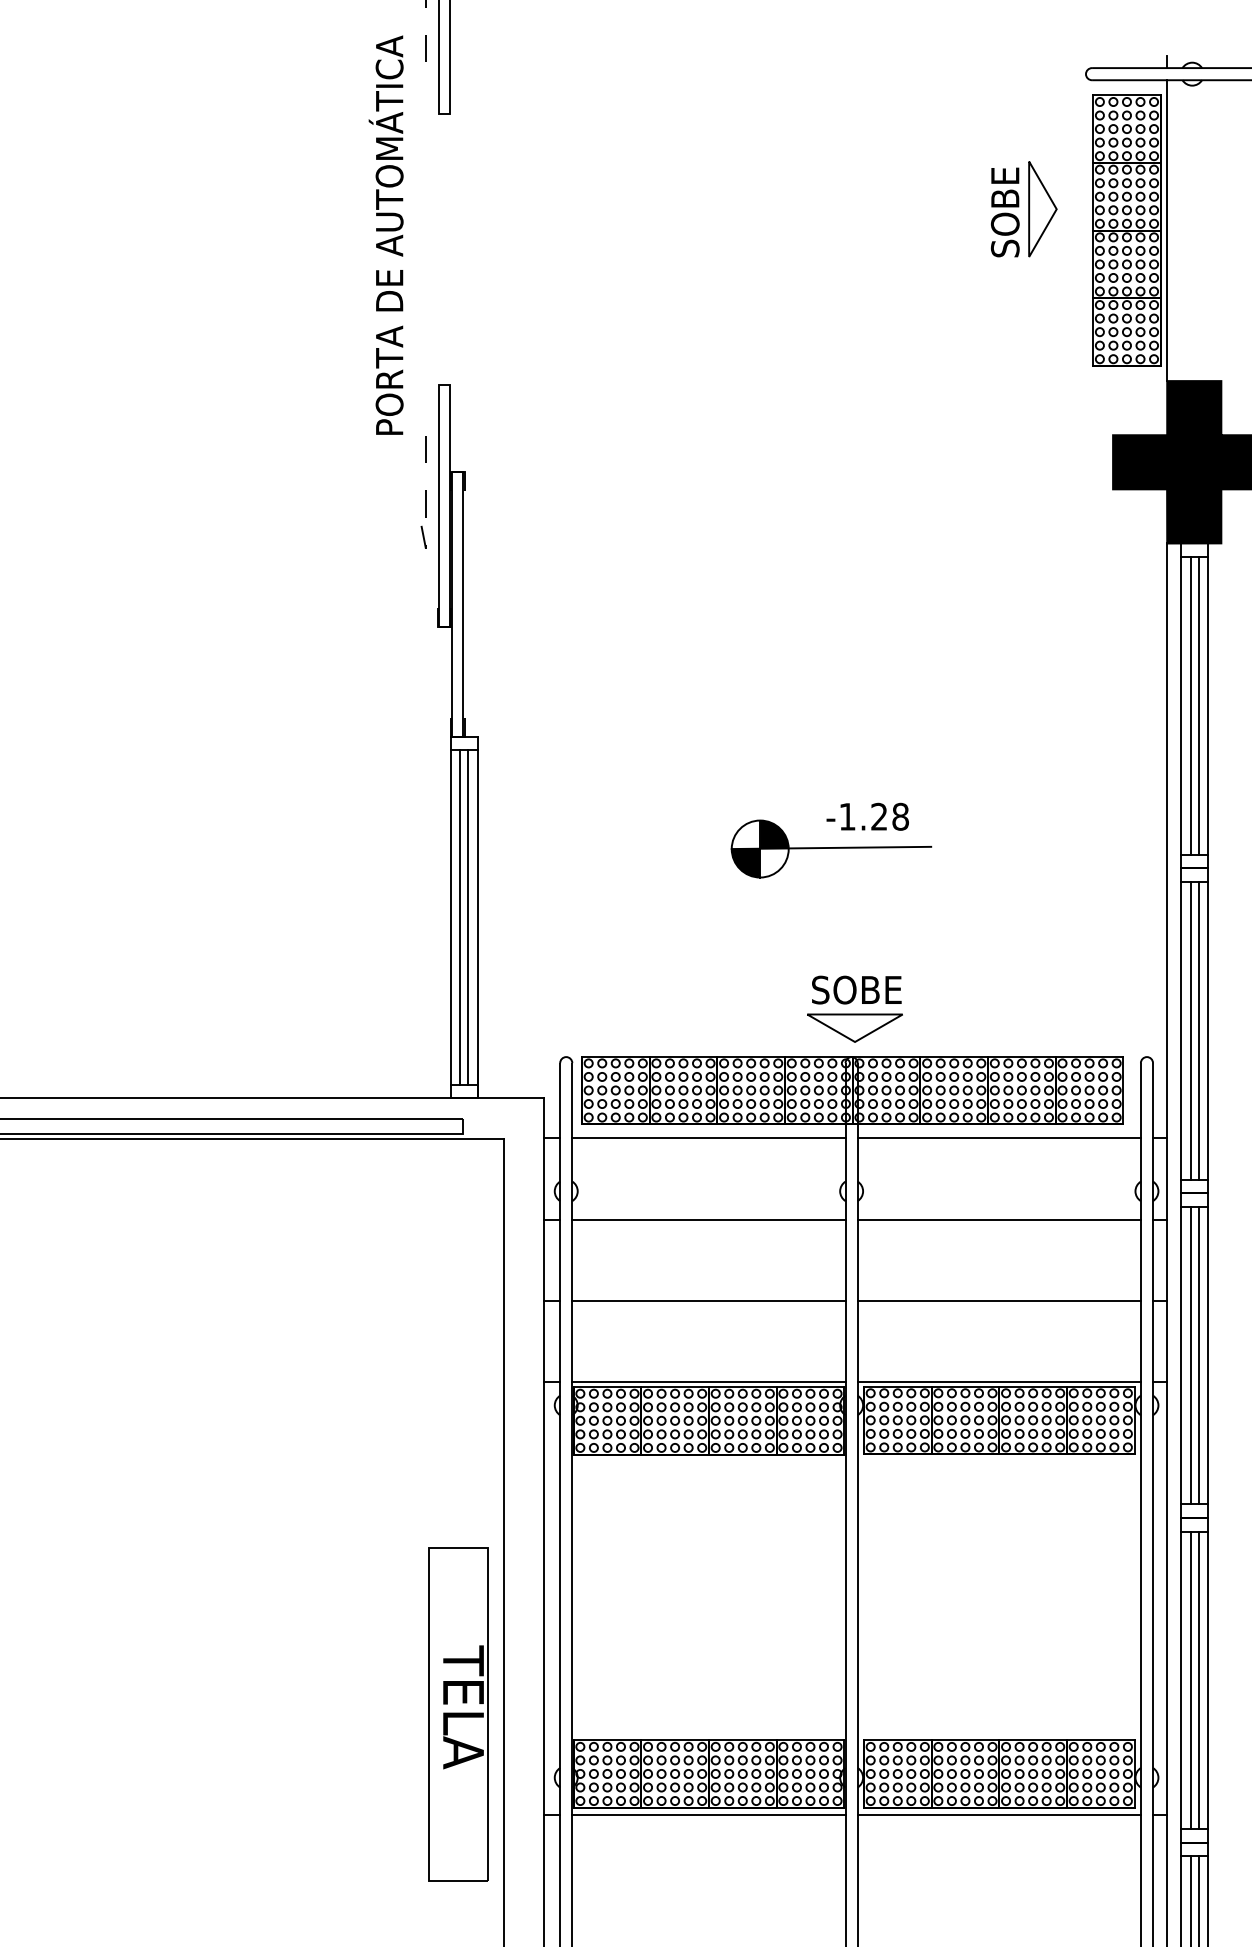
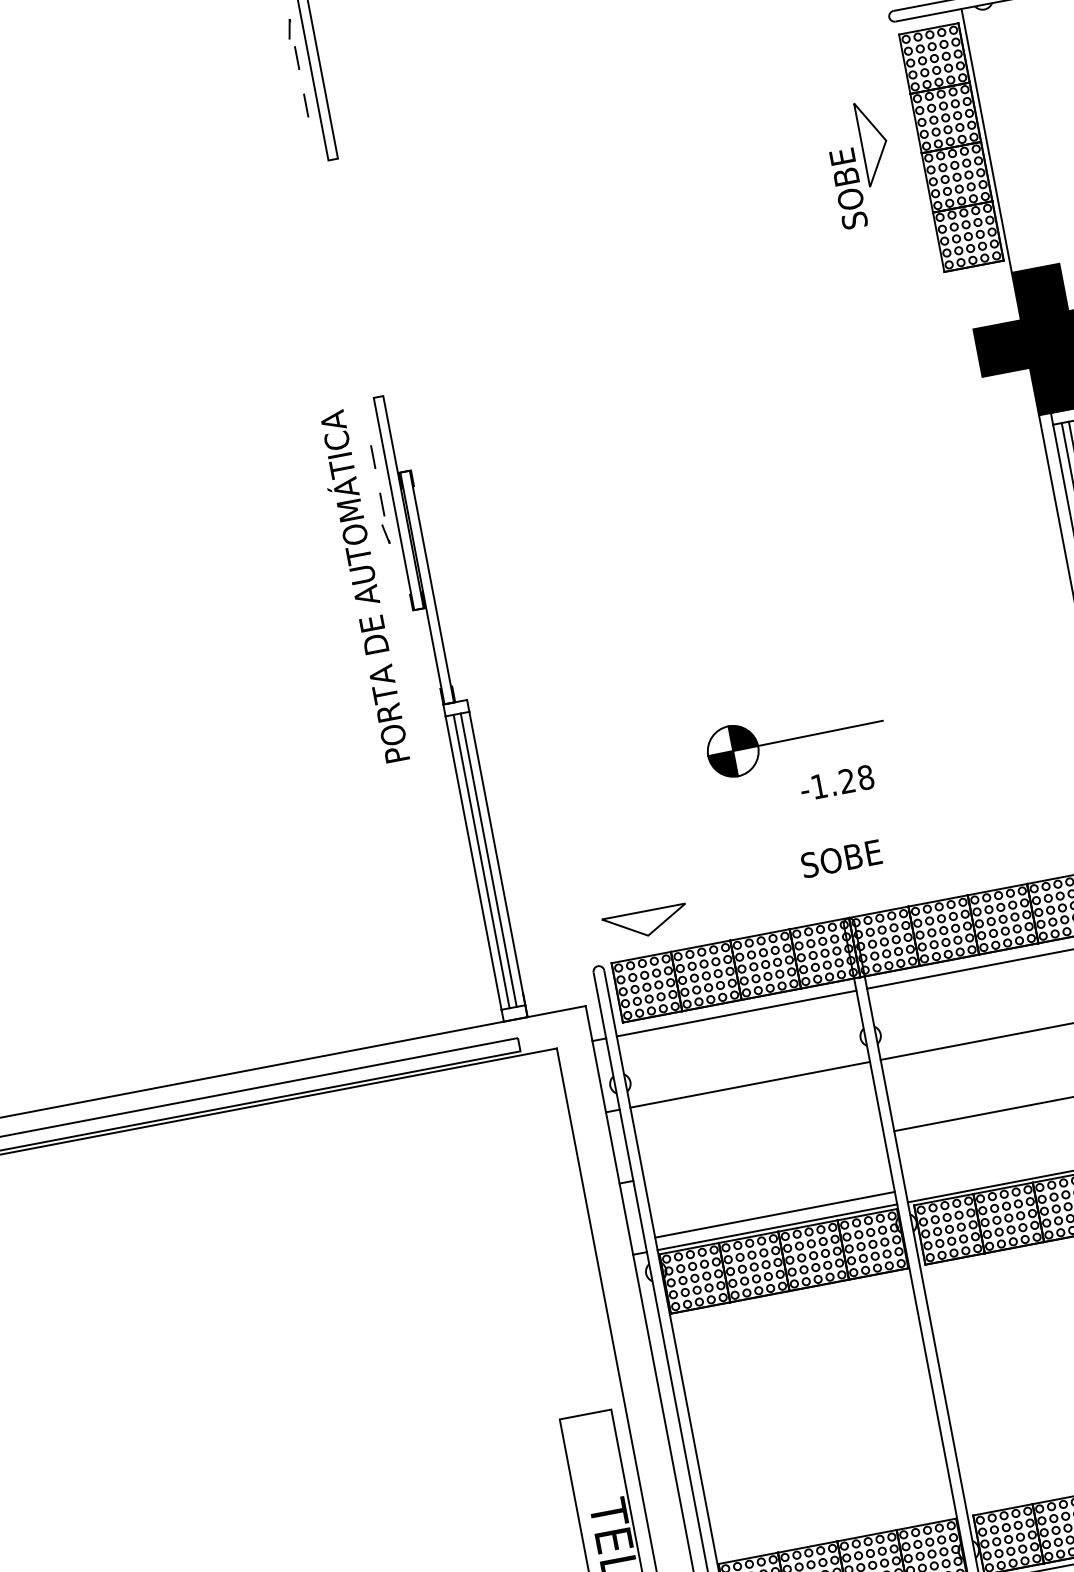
text: (1005, 212) -> (848, 188), moved
text: (385, 234) -> (361, 586), moved
text: (867, 816) -> (836, 782), moved
part: (854, 1027) -> (645, 923), moved
line: (708, 1300) -> (774, 1214), moved

